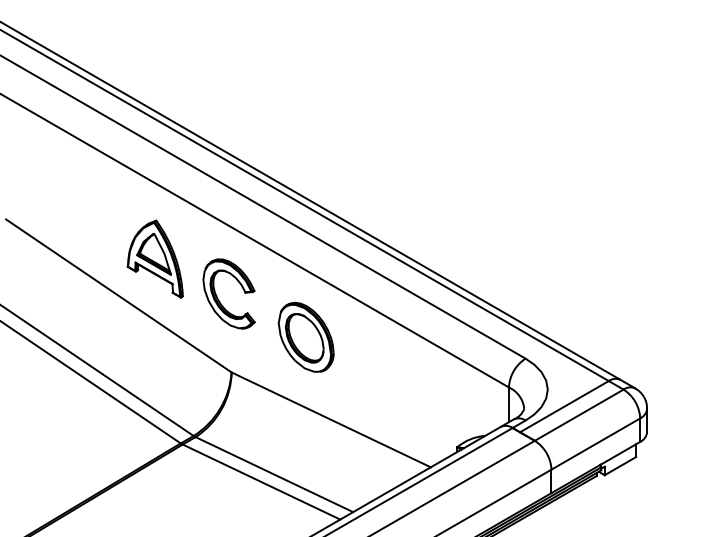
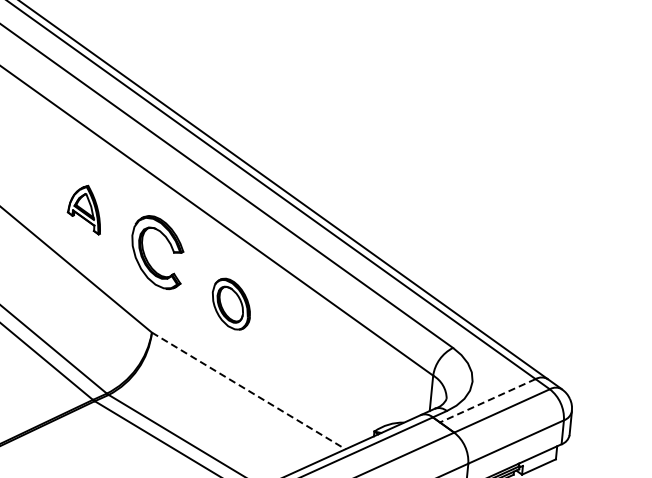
part: (154, 258) -> (84, 208), size x0.6
part: (305, 336) -> (230, 303), size x0.7
line: (563, 406) -> (486, 400), solid -> dashed
line: (331, 420) -> (248, 391), solid -> dashed

